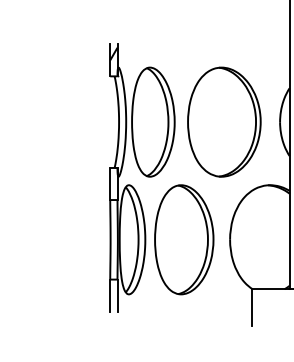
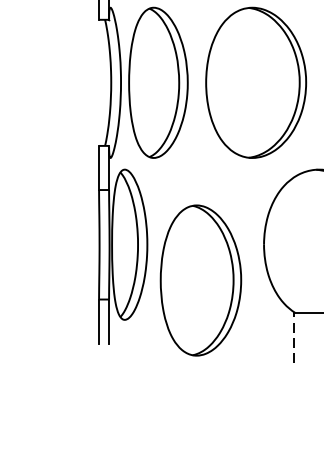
part: (184, 239) -> (201, 280), moved
line: (252, 306) -> (294, 336), solid -> dashed

